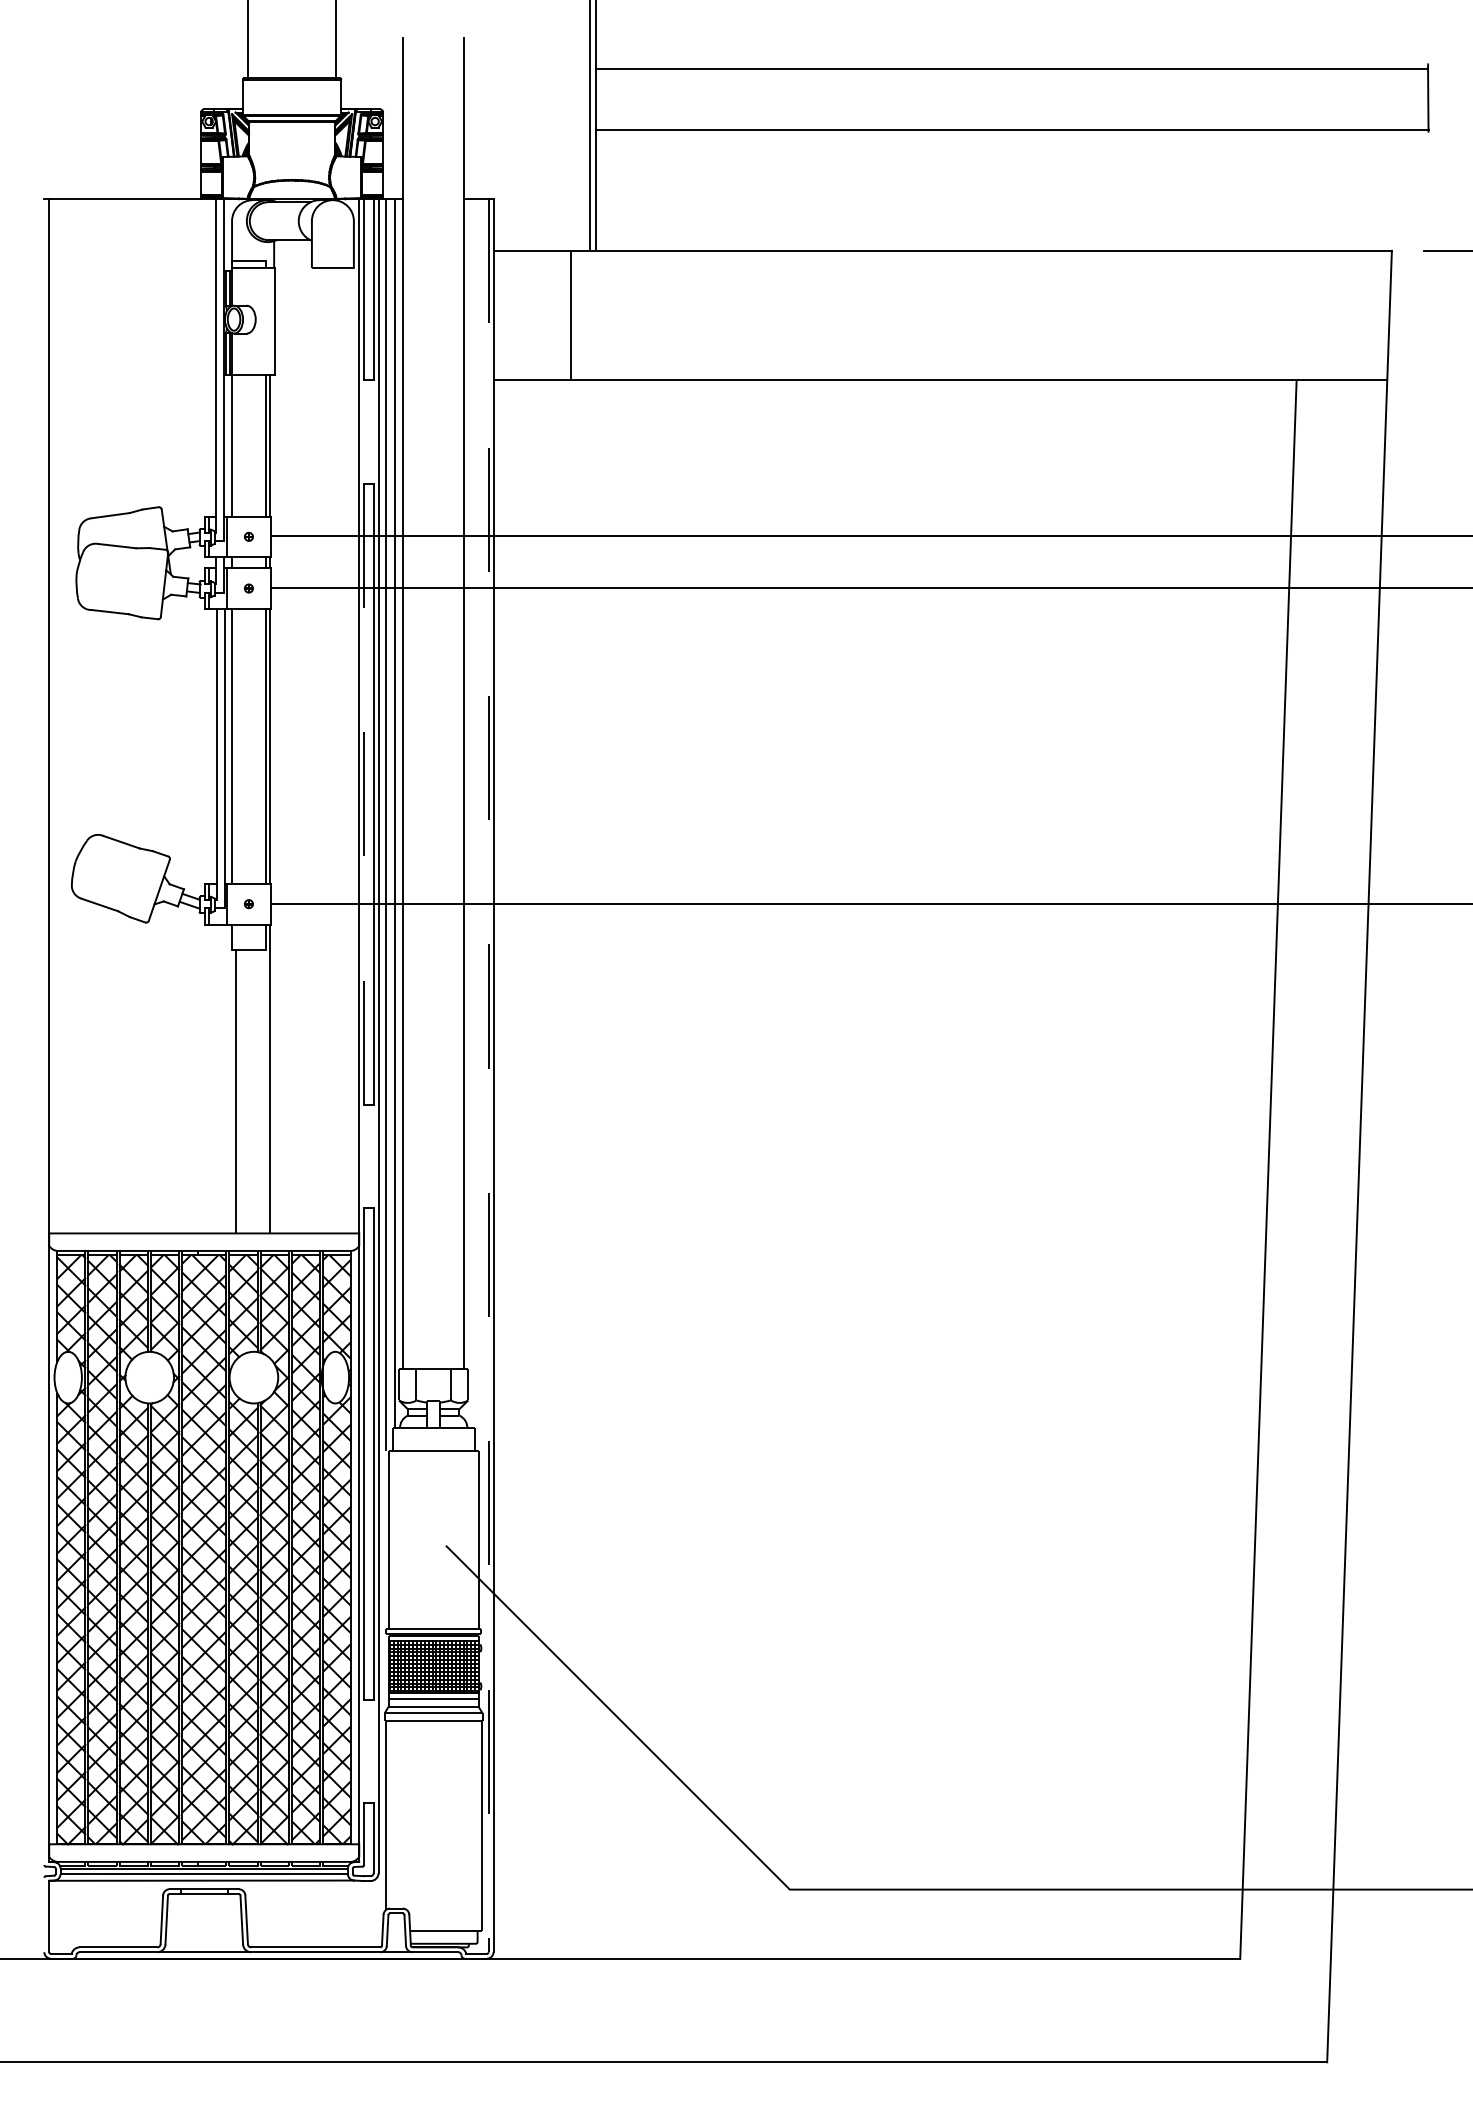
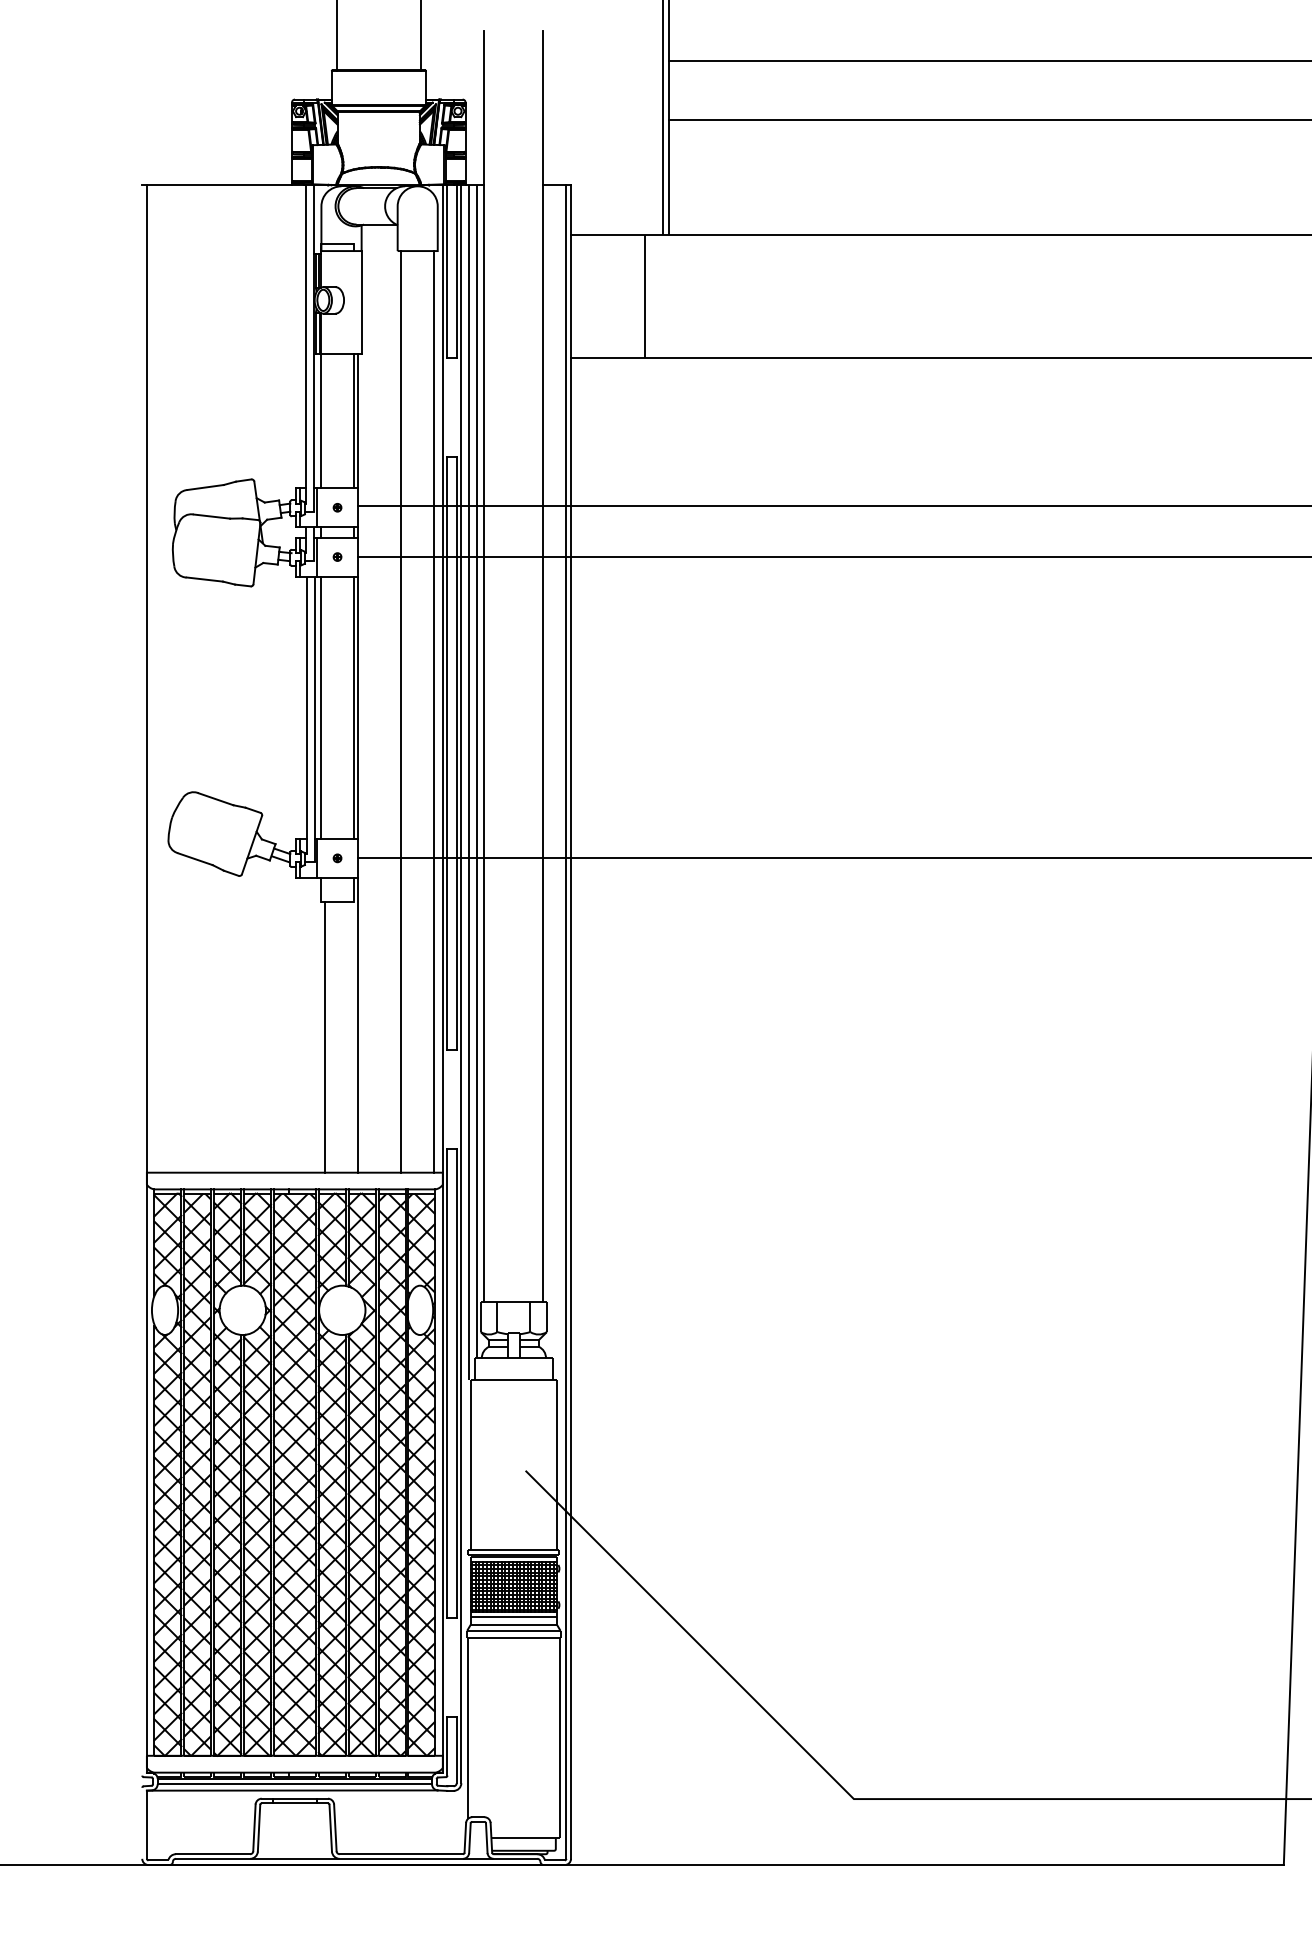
line: (315, 750) -> (401, 711), added
line: (349, 750) -> (433, 711), added
line: (364, 794) -> (447, 753), dashed -> solid
line: (488, 1075) -> (566, 1021), dashed -> solid

